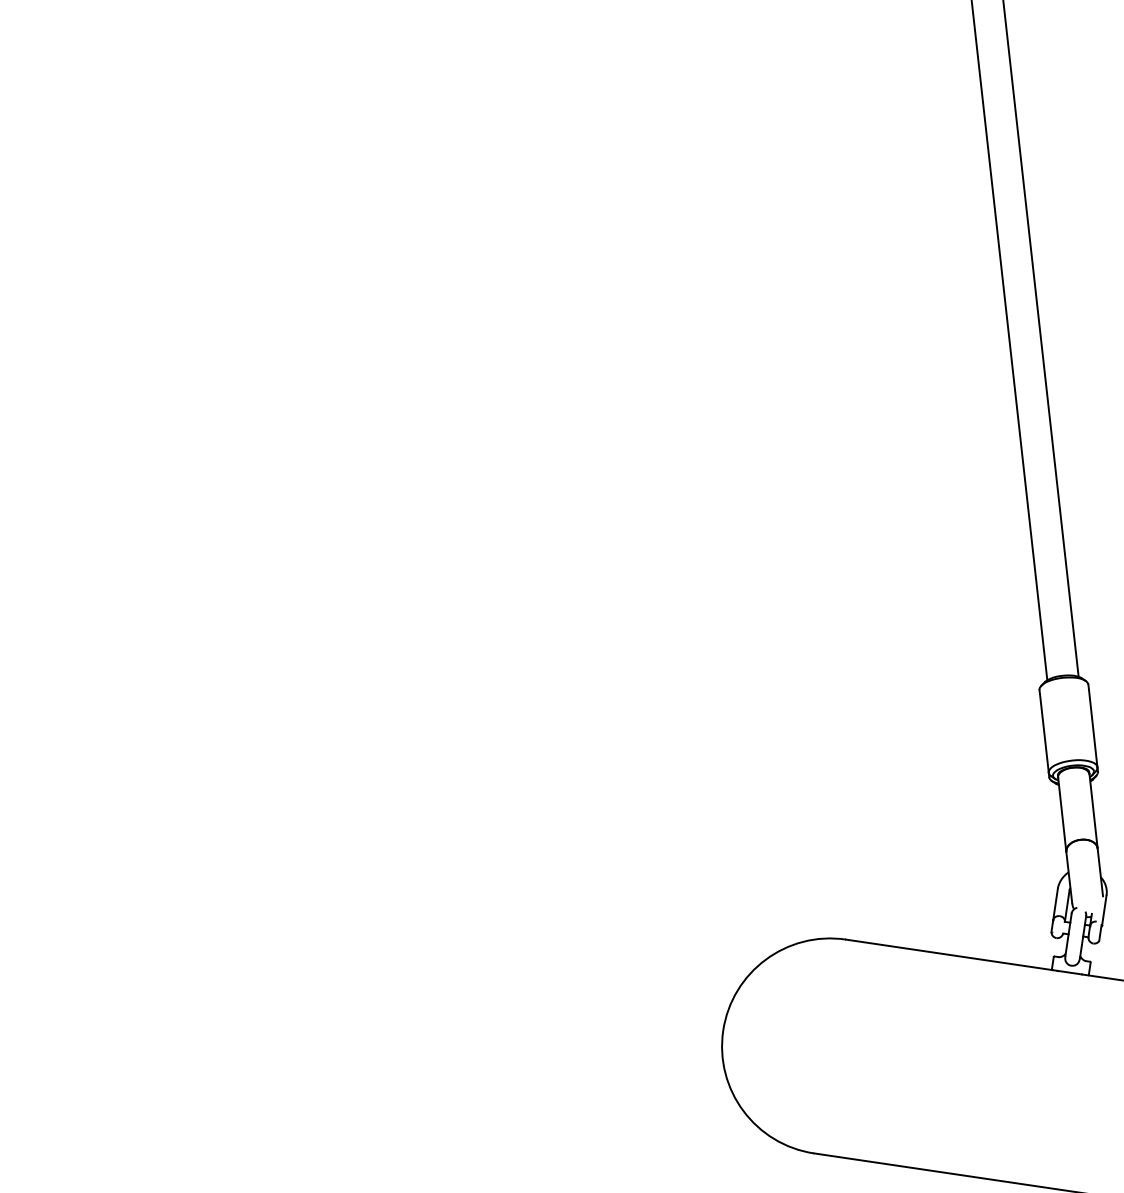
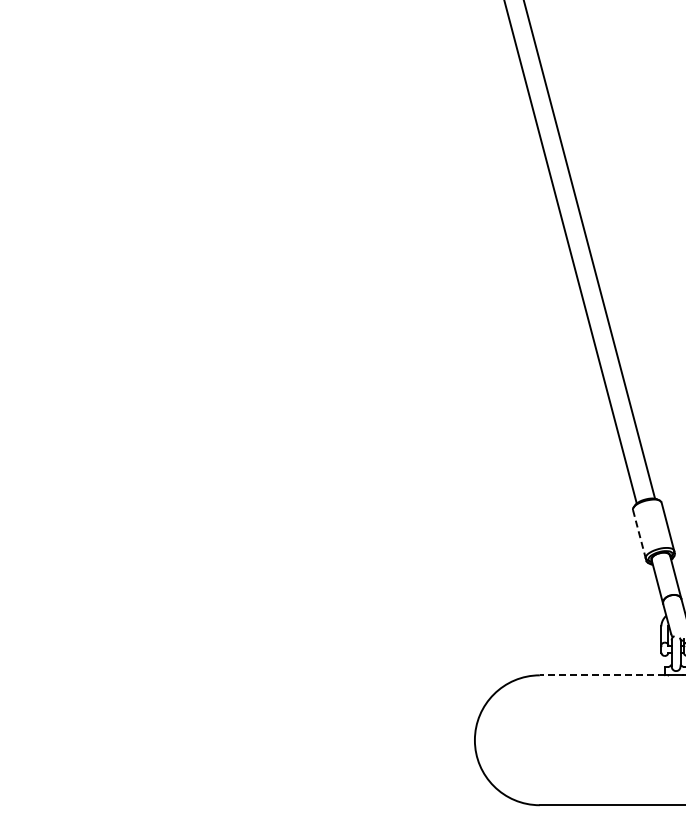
line: (1044, 731) -> (639, 534), solid -> dashed
line: (949, 955) -> (602, 675), solid -> dashed

